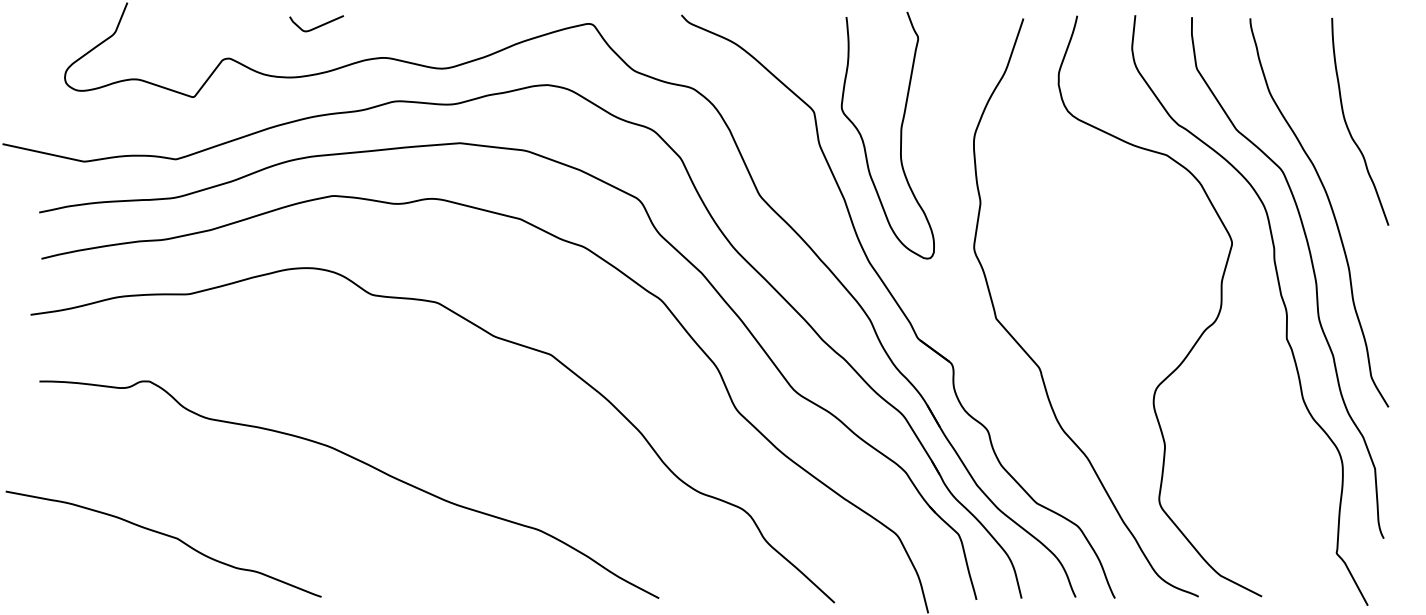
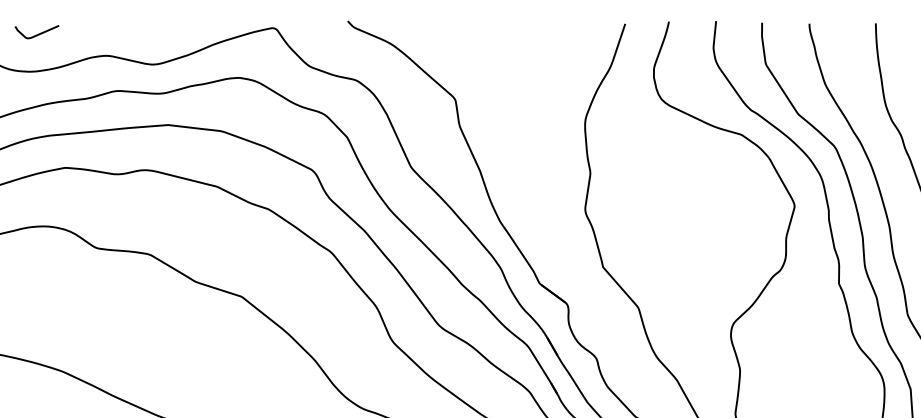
curve: (318, 25) -> (38, 33), moved
curve: (900, 135) -> (525, 118), removed

